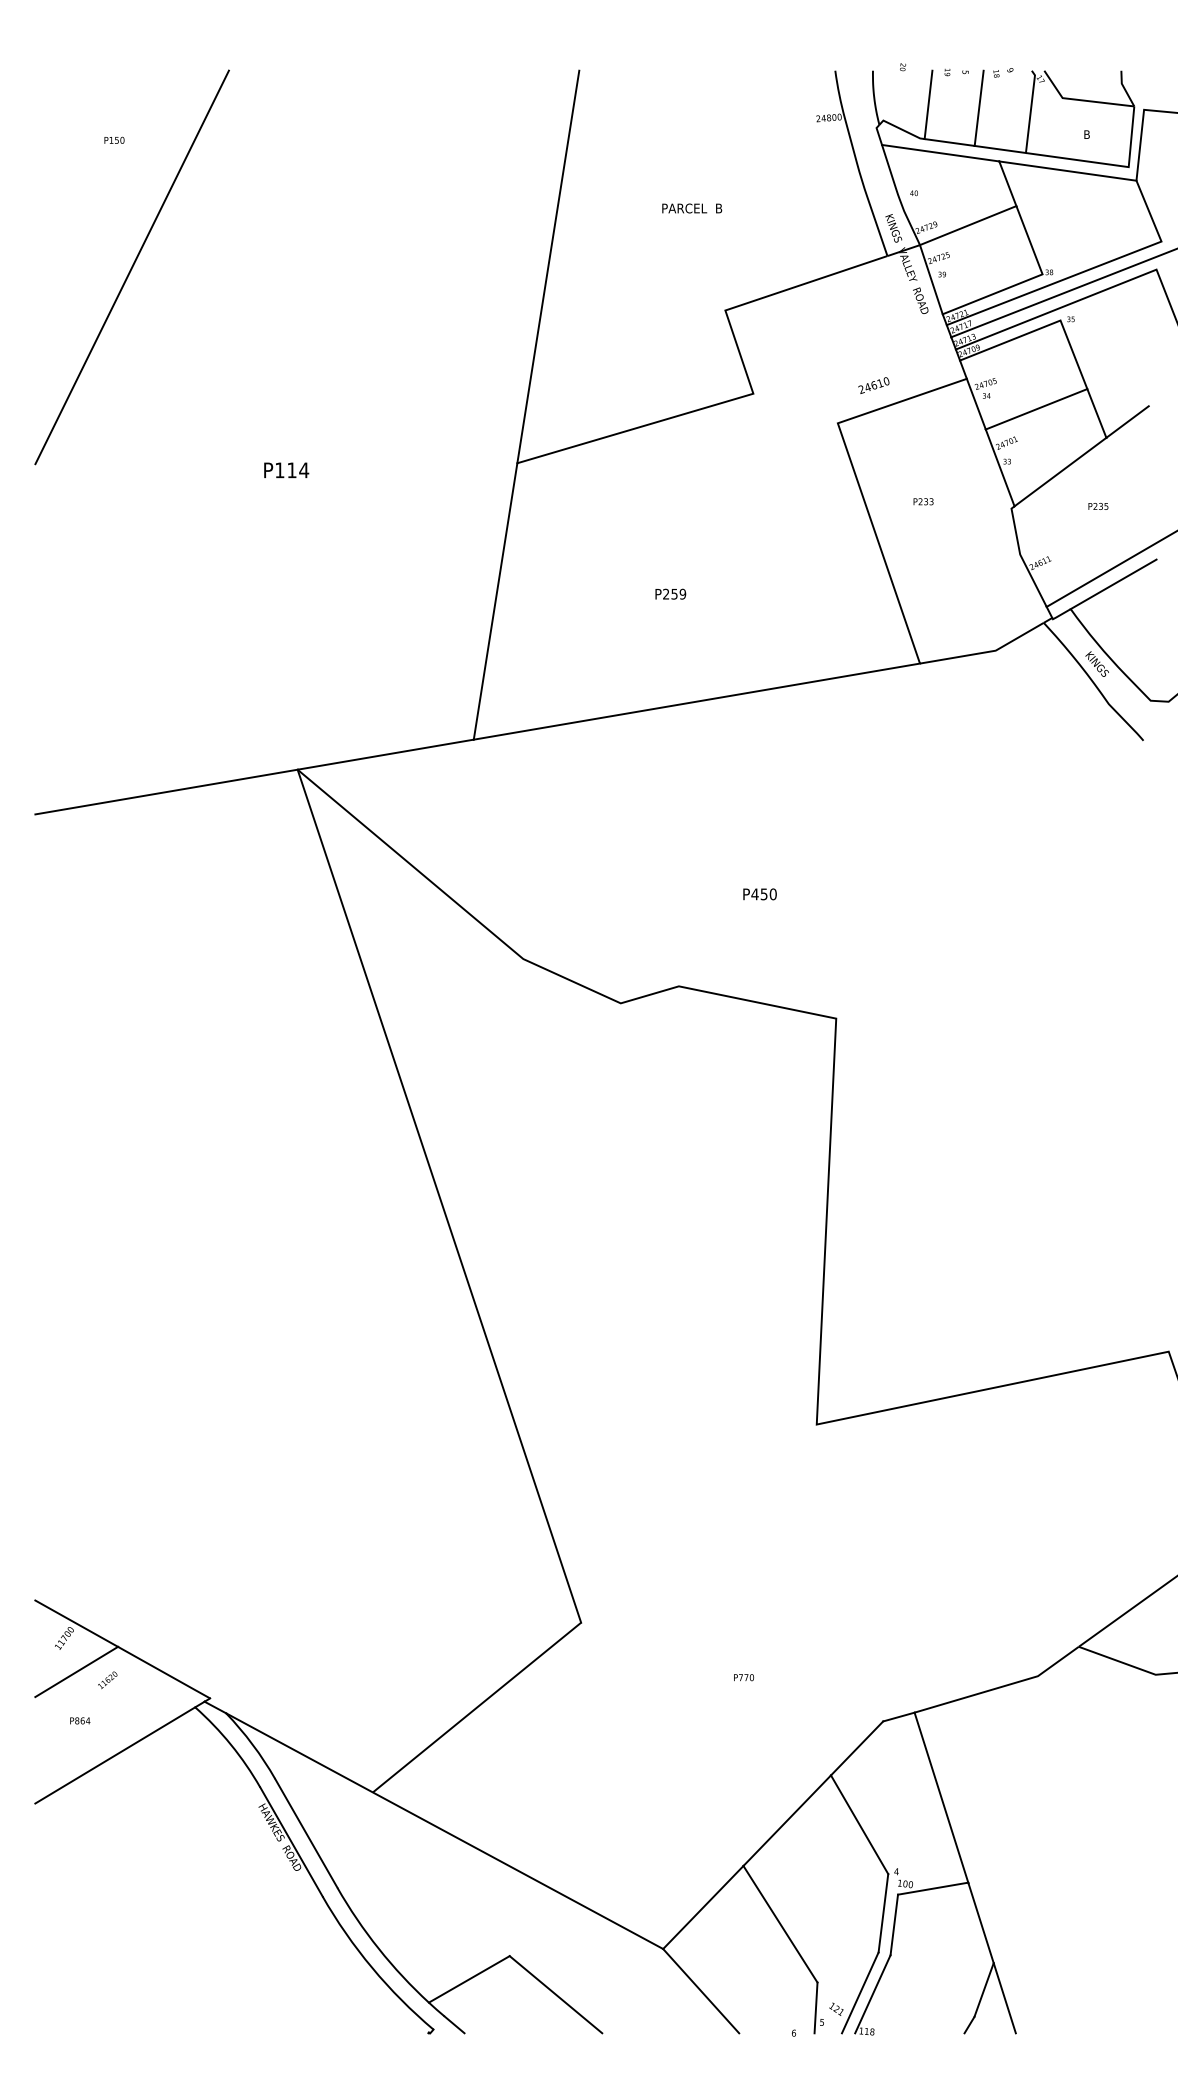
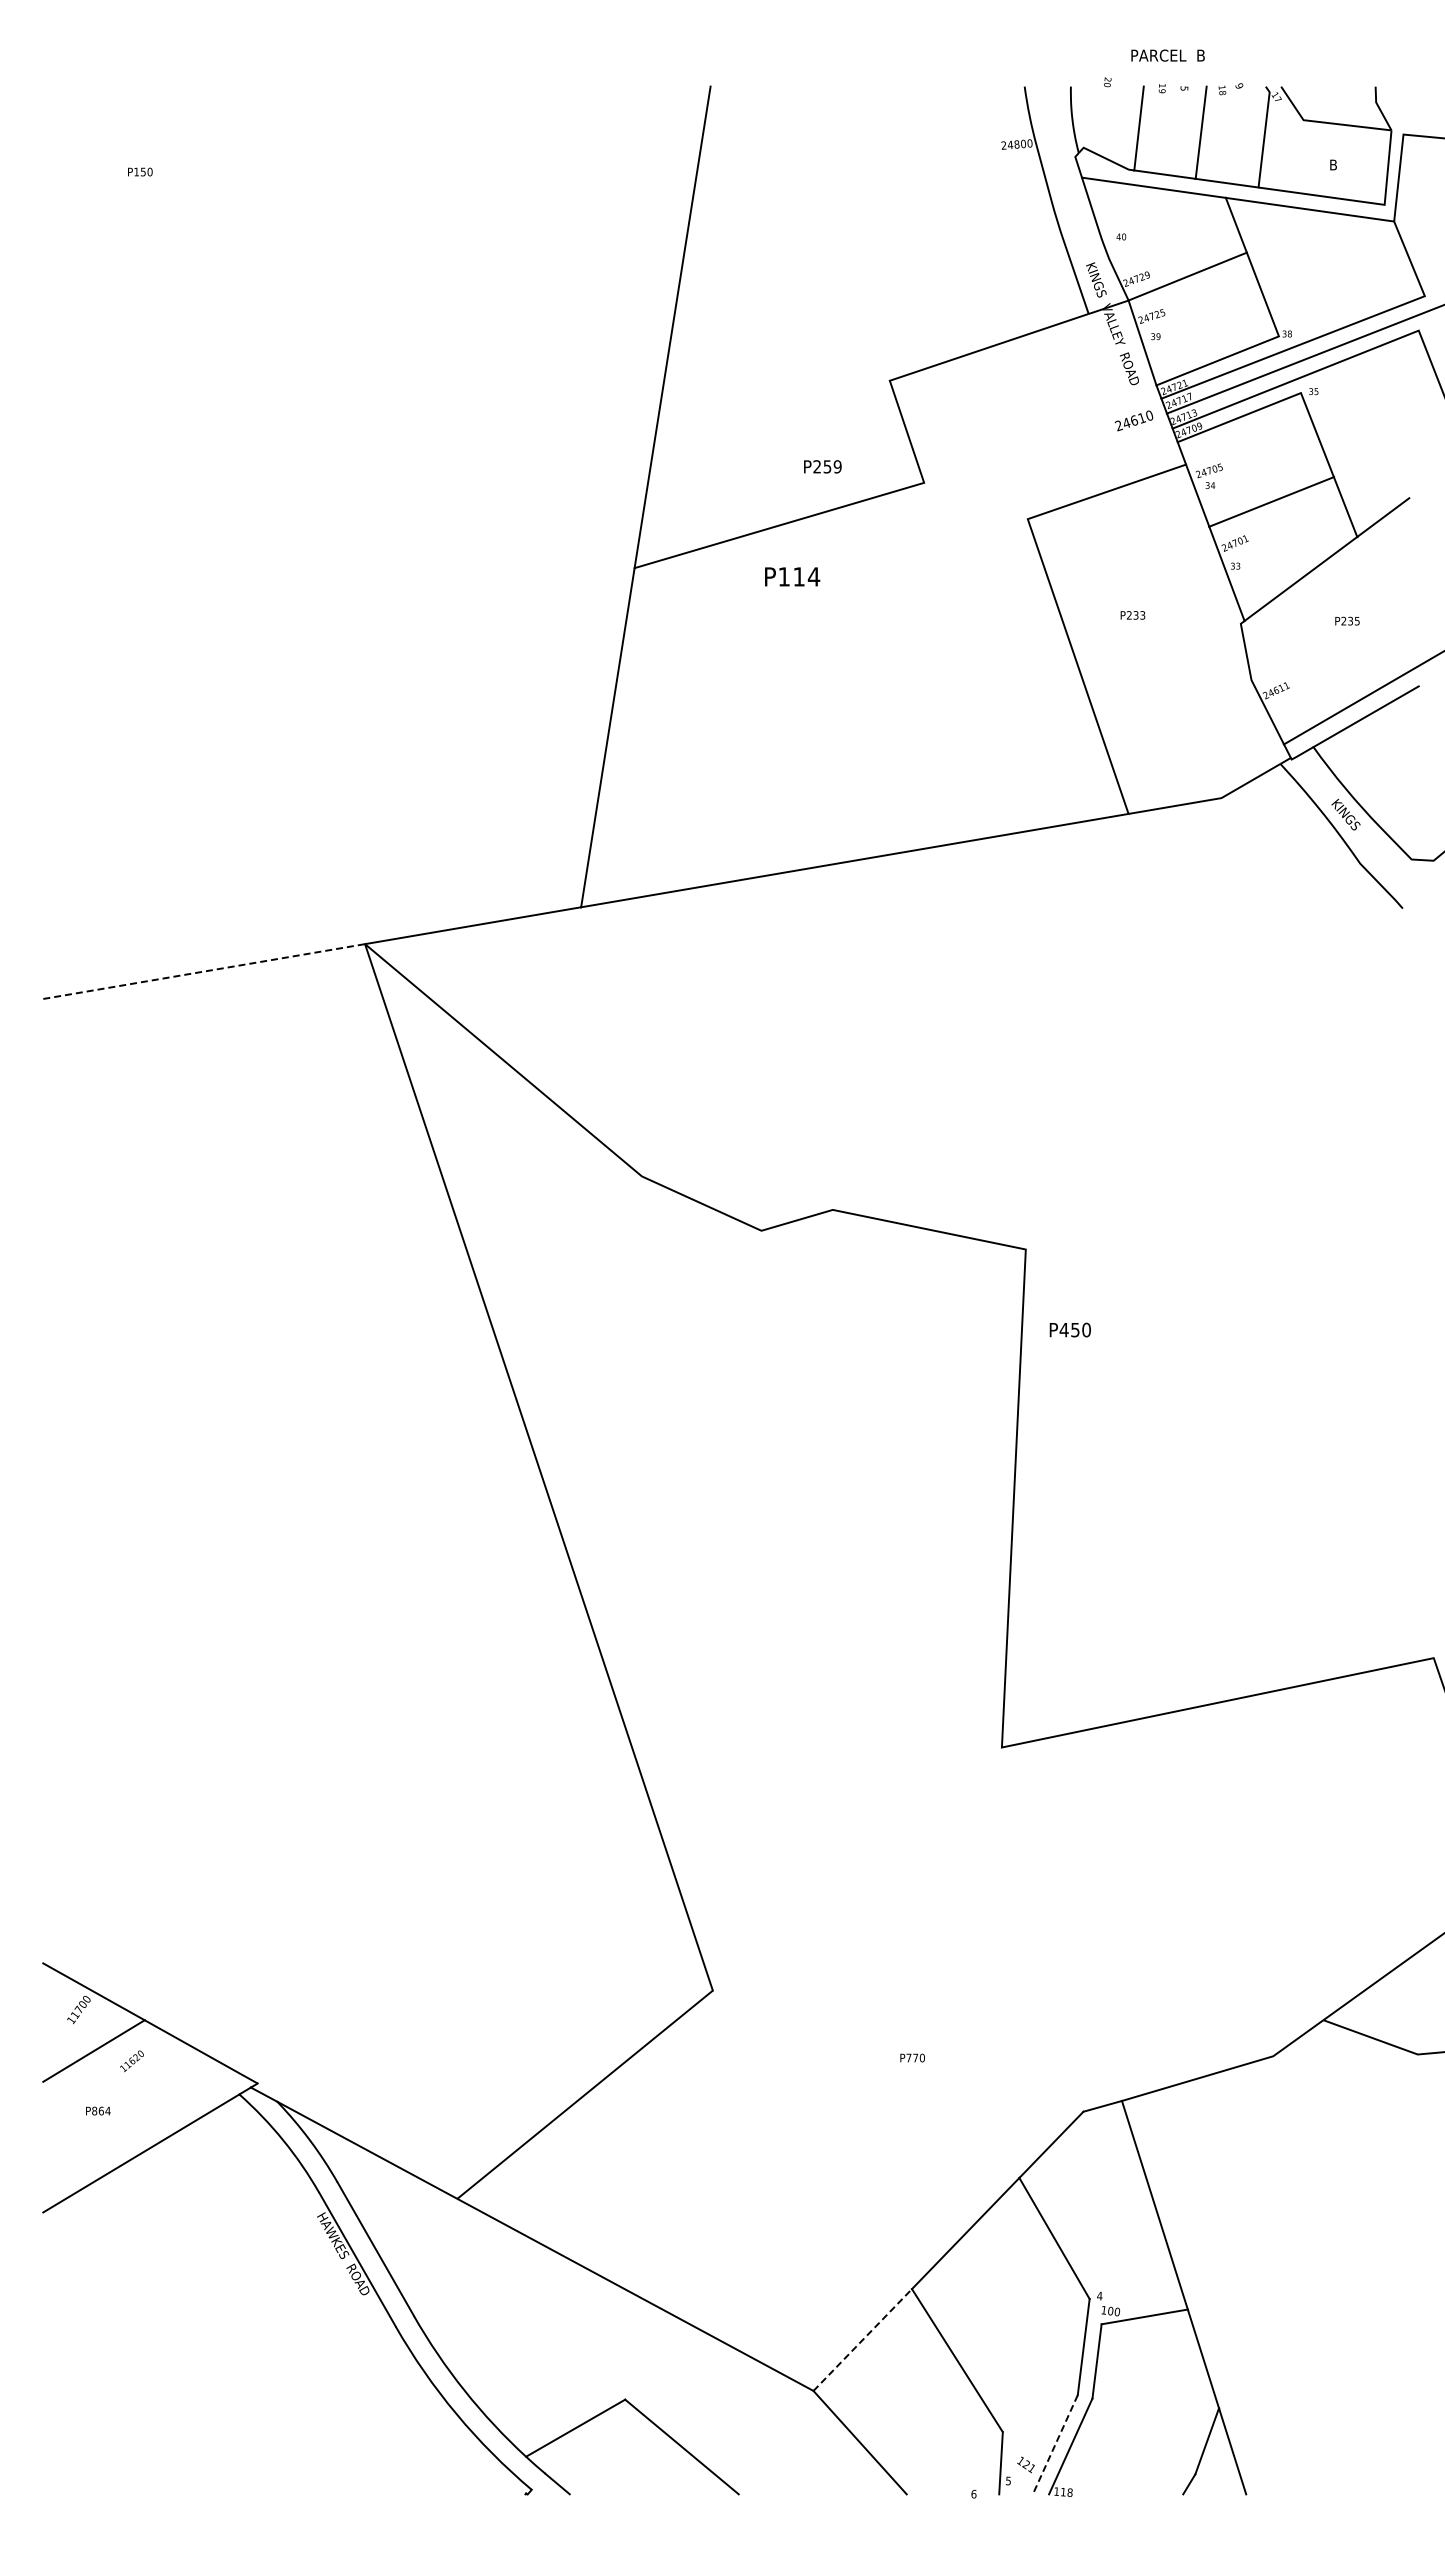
text: (691, 208) -> (1167, 55), moved
line: (131, 267) -> (161, 327), removed
text: (873, 385) -> (1133, 420), moved
text: (286, 470) -> (792, 576), moved
text: (670, 593) -> (822, 466), moved
line: (166, 792) -> (204, 971), solid -> dashed
text: (759, 893) -> (1069, 1329), moved
line: (703, 1907) -> (862, 2340), solid -> dashed
line: (860, 1993) -> (1055, 2445), solid -> dashed

